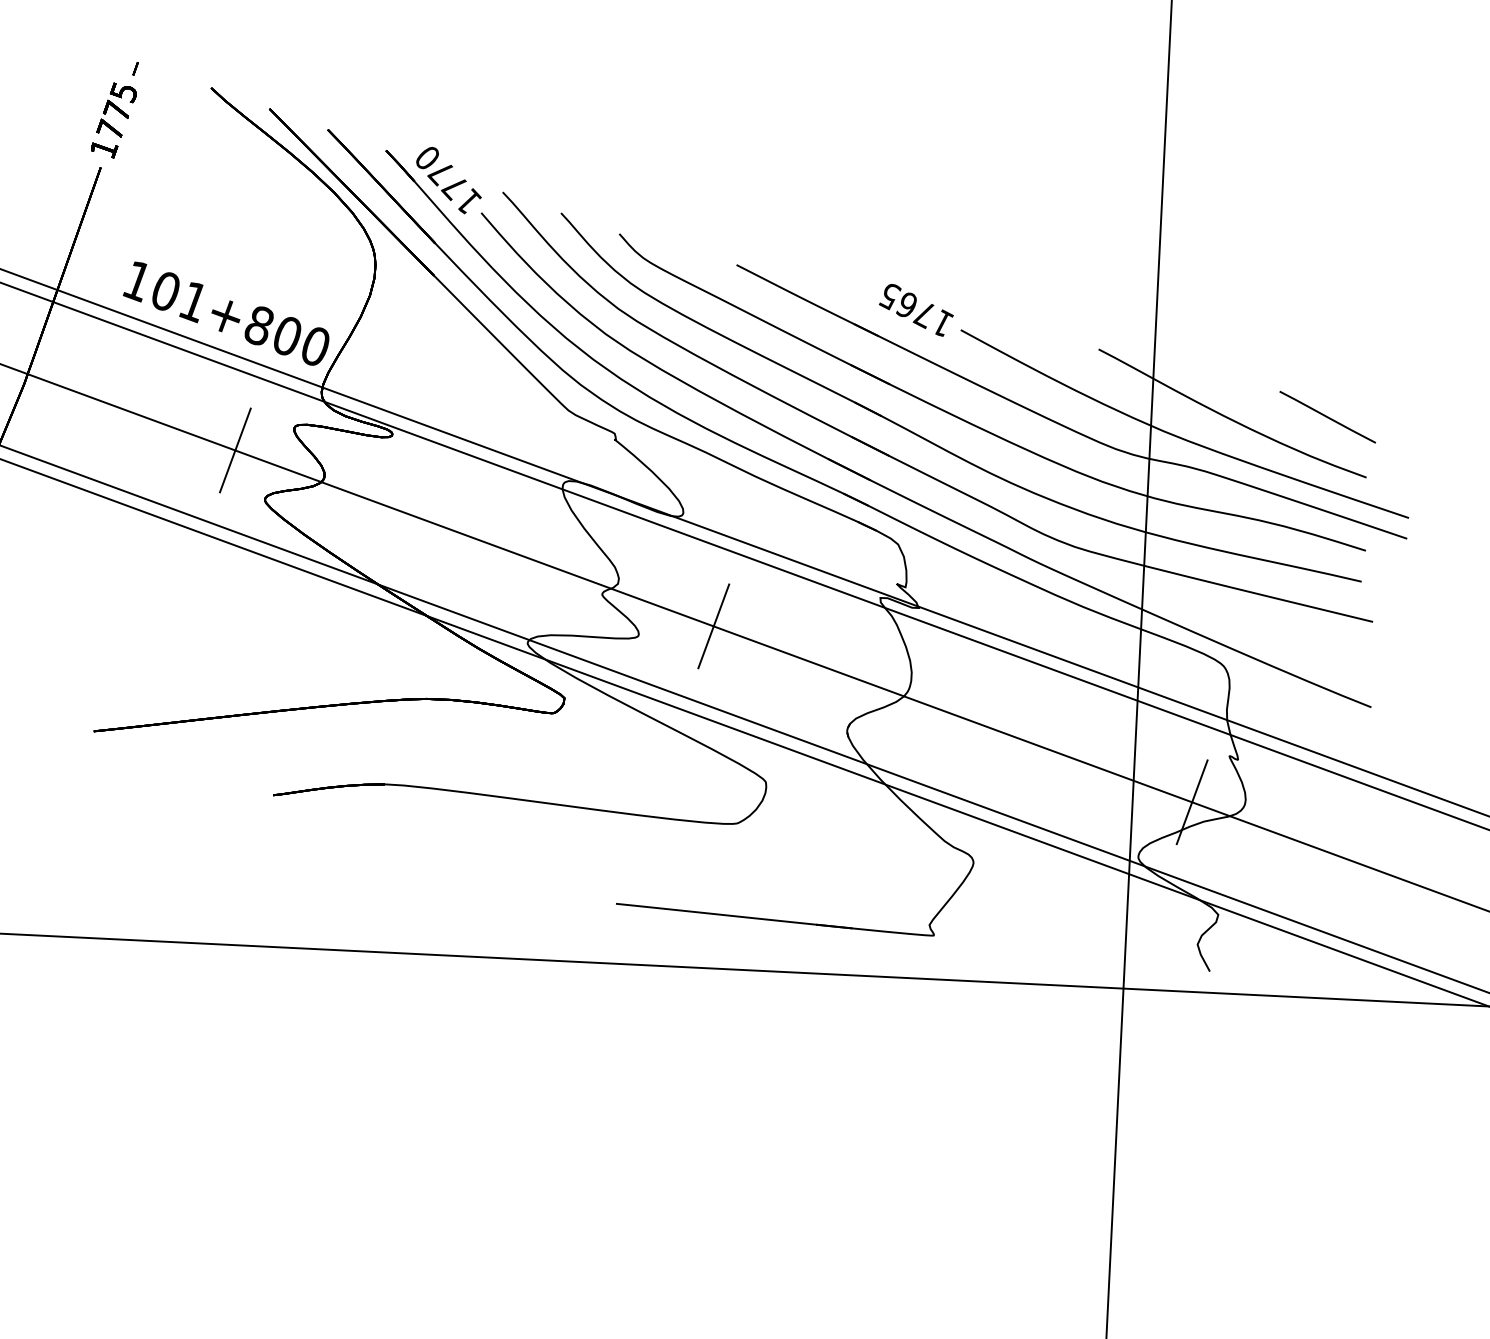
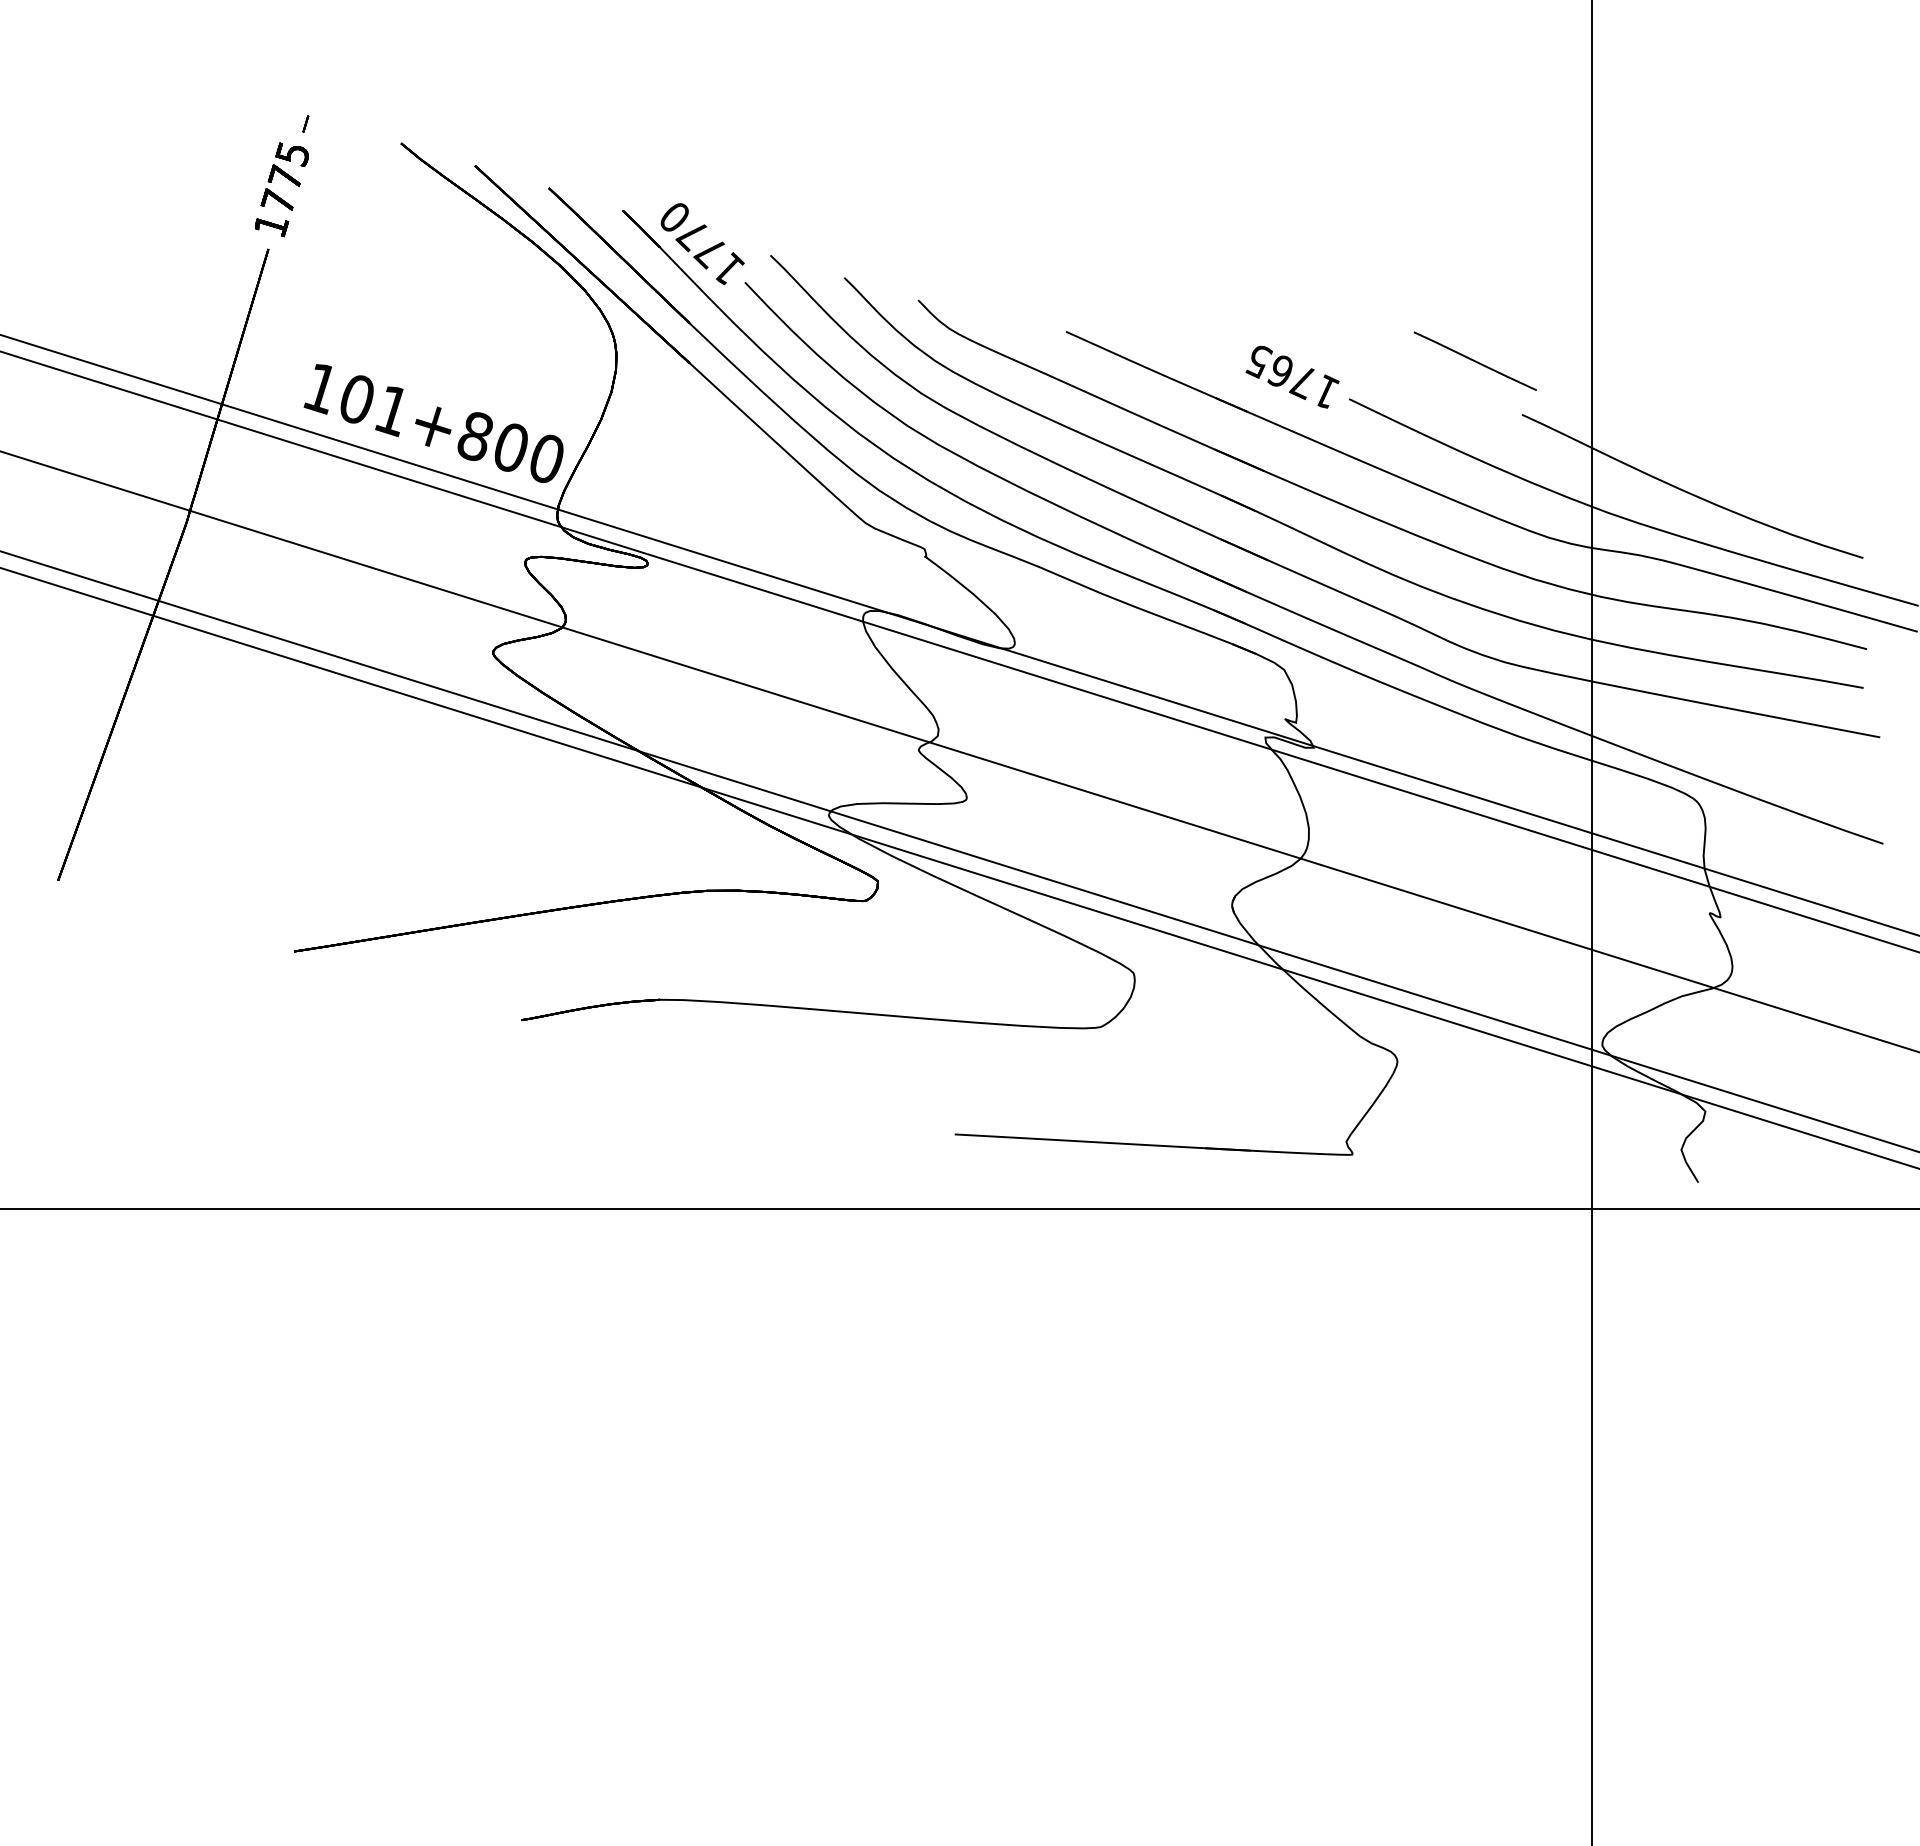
line: (1327, 416) -> (1474, 360), moved
line: (234, 450) -> (452, 593), removed
line: (713, 626) -> (1059, 783), removed
line: (1191, 801) -> (1665, 972), removed

